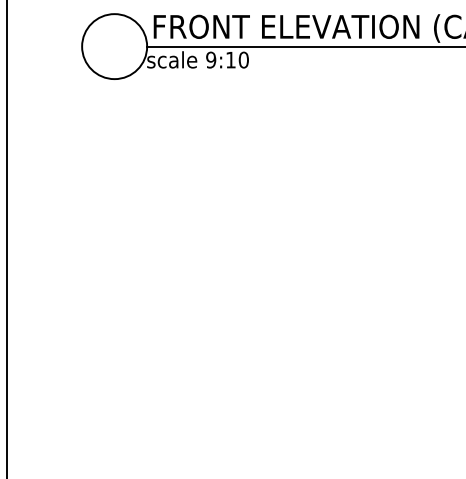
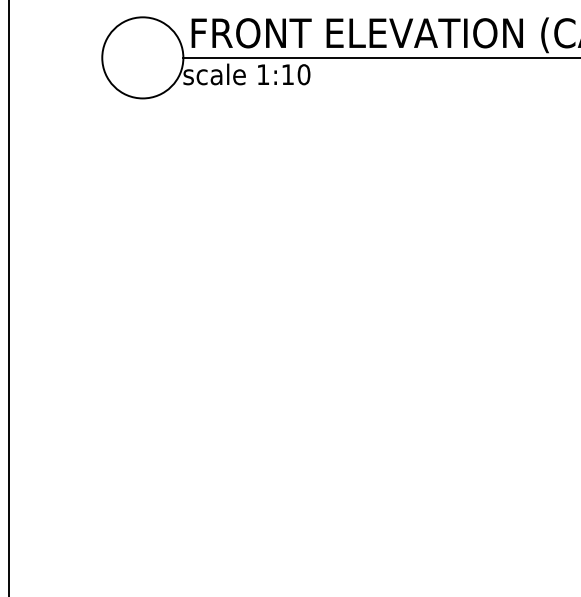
text: (211, 59) -> (263, 74), 9:10 -> 1:10

